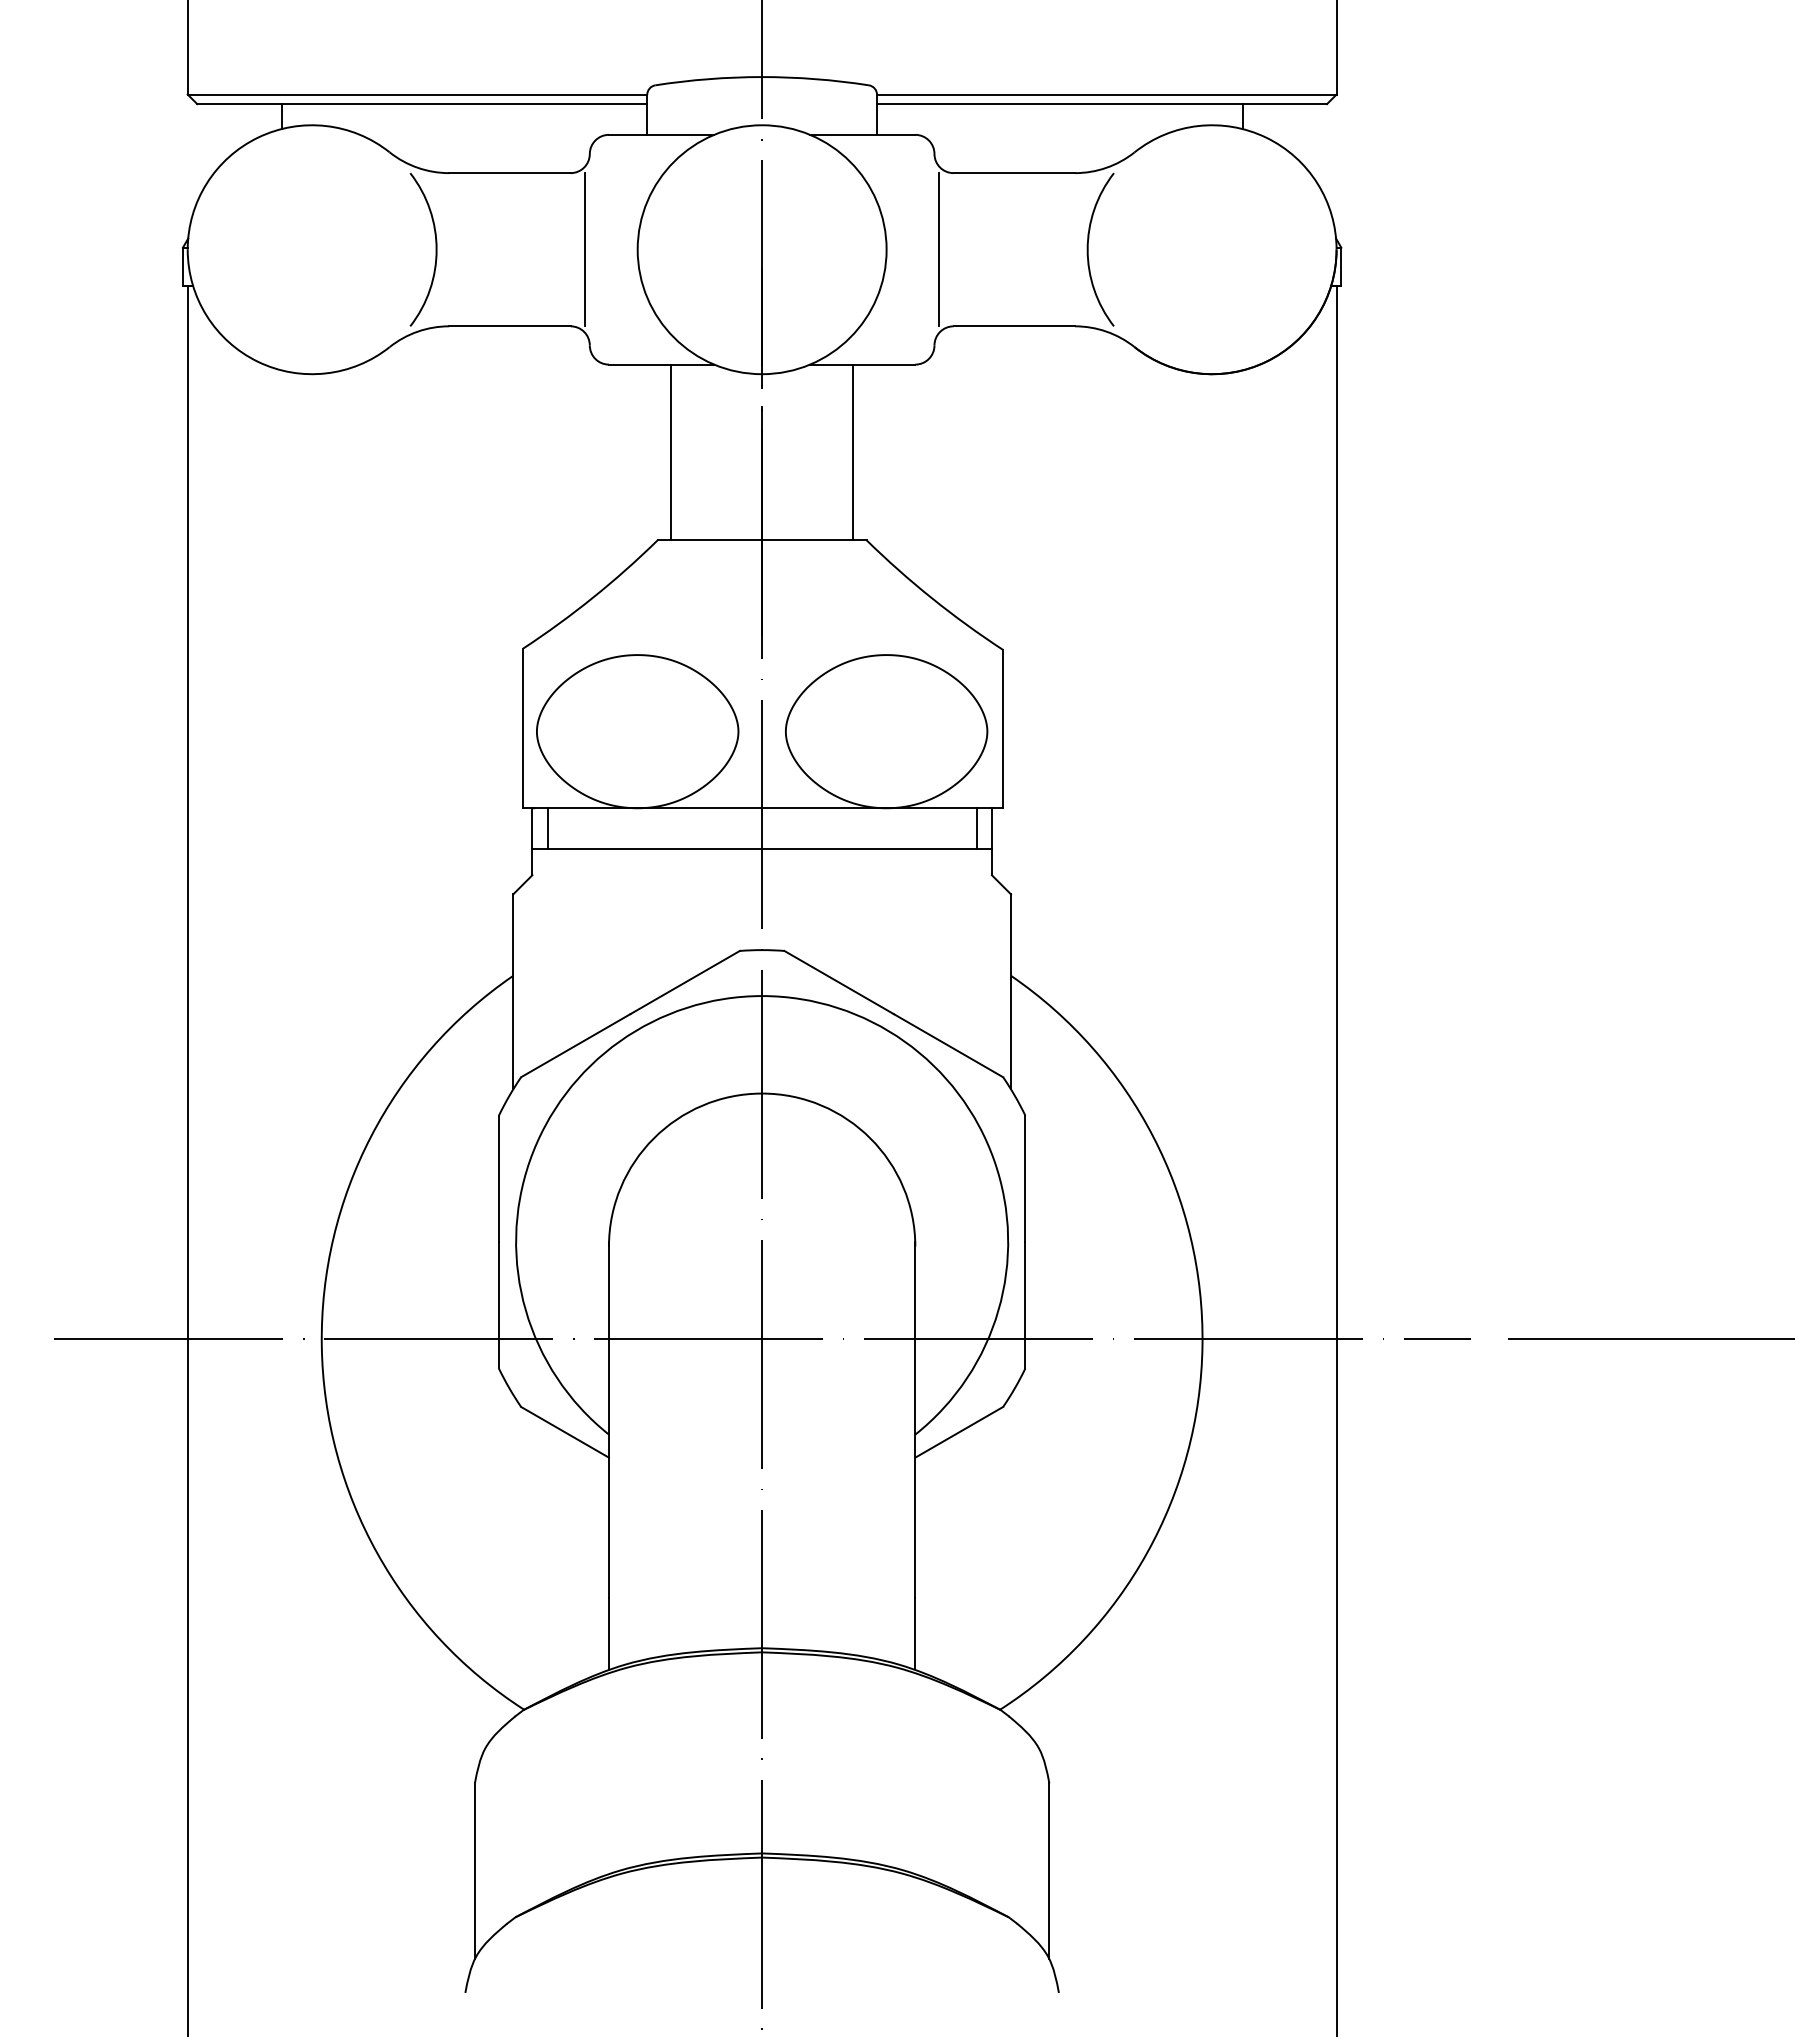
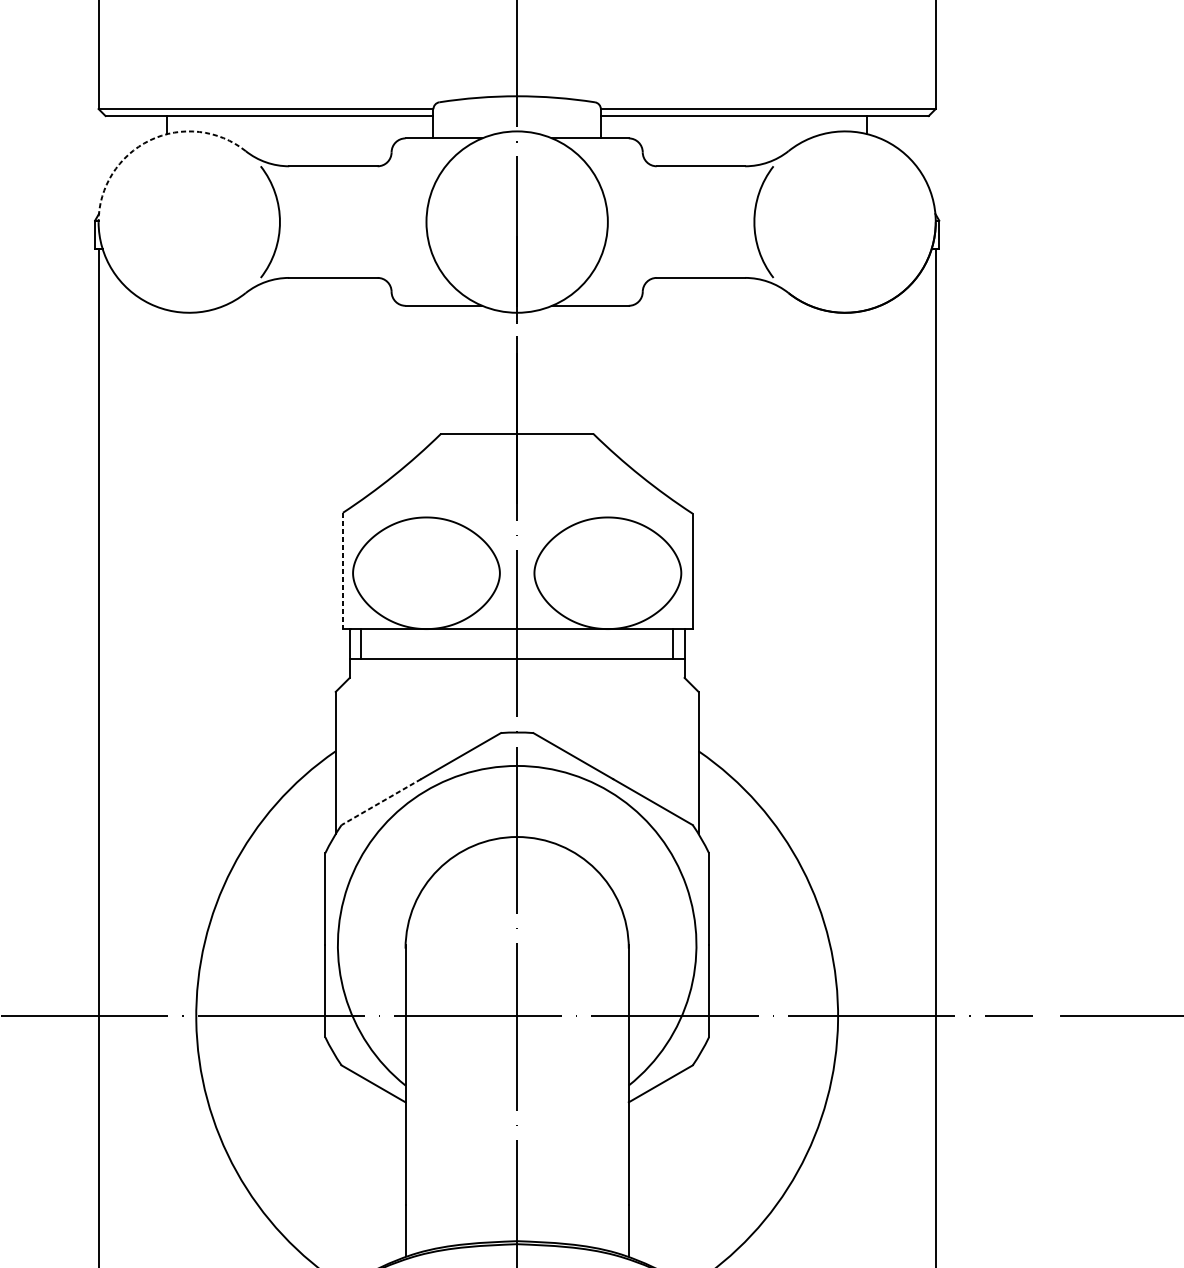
arc: (258, 137) -> (150, 140), solid -> dashed
line: (584, 249) -> (387, 221), removed
line: (939, 249) -> (646, 221), removed
line: (671, 452) -> (451, 369), removed
line: (853, 452) -> (583, 369), removed
line: (523, 728) -> (343, 570), solid -> dashed
line: (575, 1045) -> (381, 801), solid -> dashed

